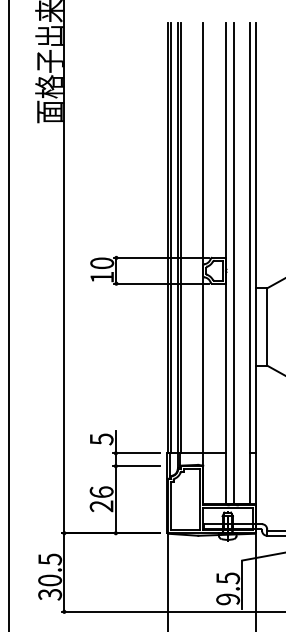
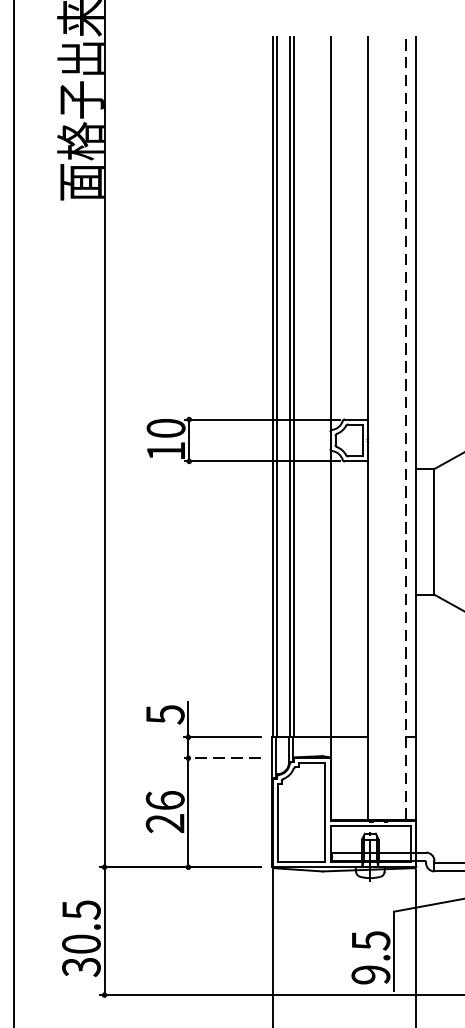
line: (234, 263) -> (381, 428), removed
line: (249, 263) -> (405, 428), solid -> dashed
line: (136, 466) -> (221, 758), solid -> dashed

